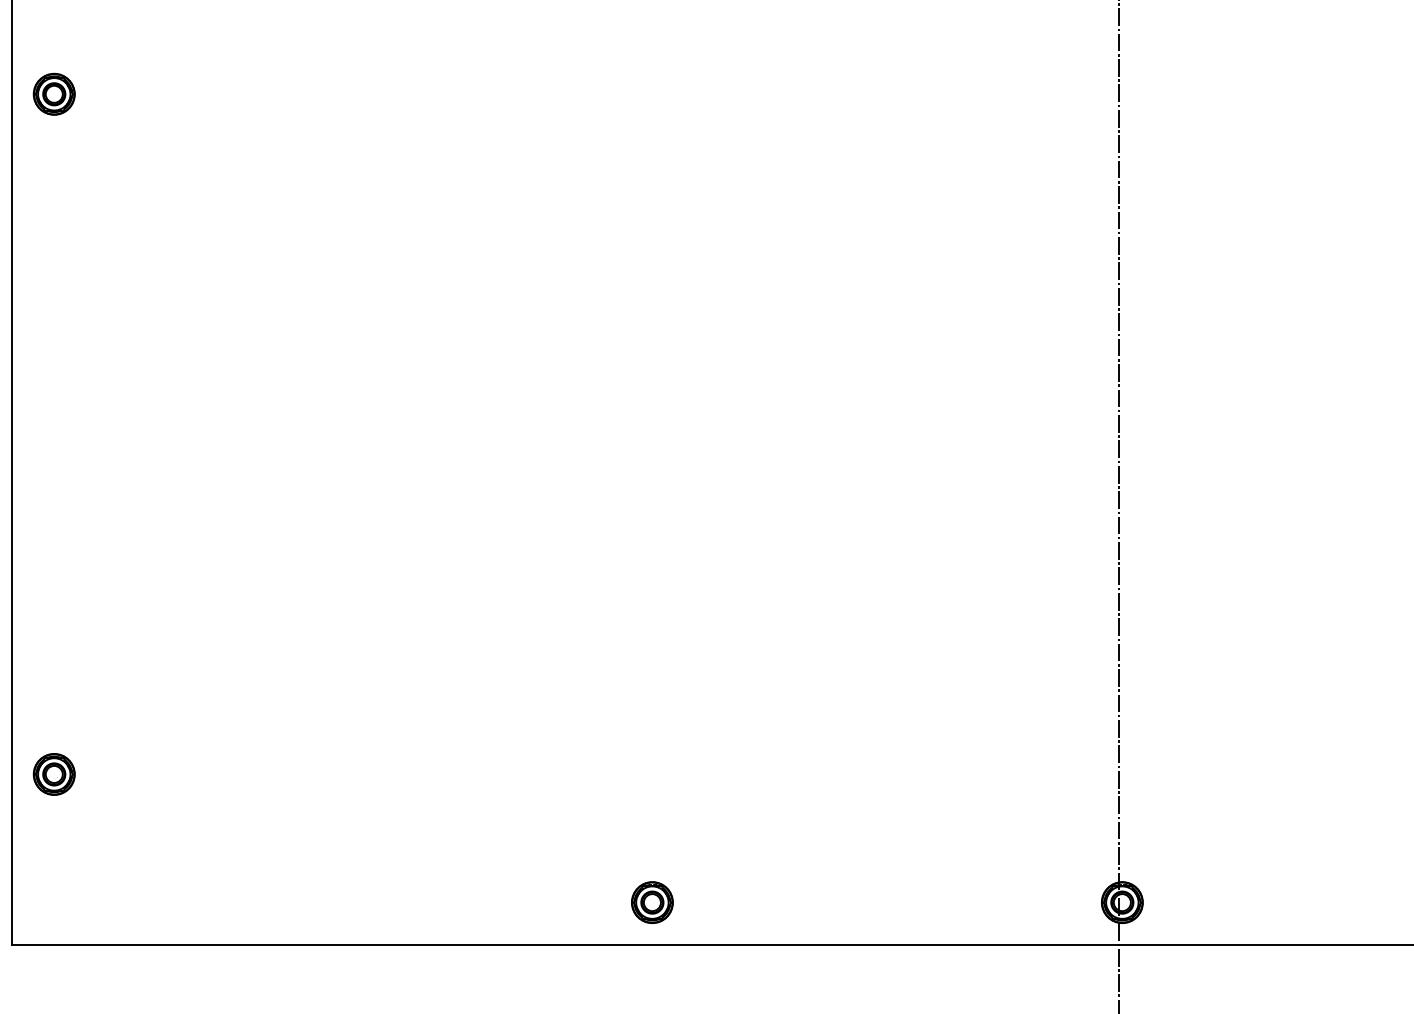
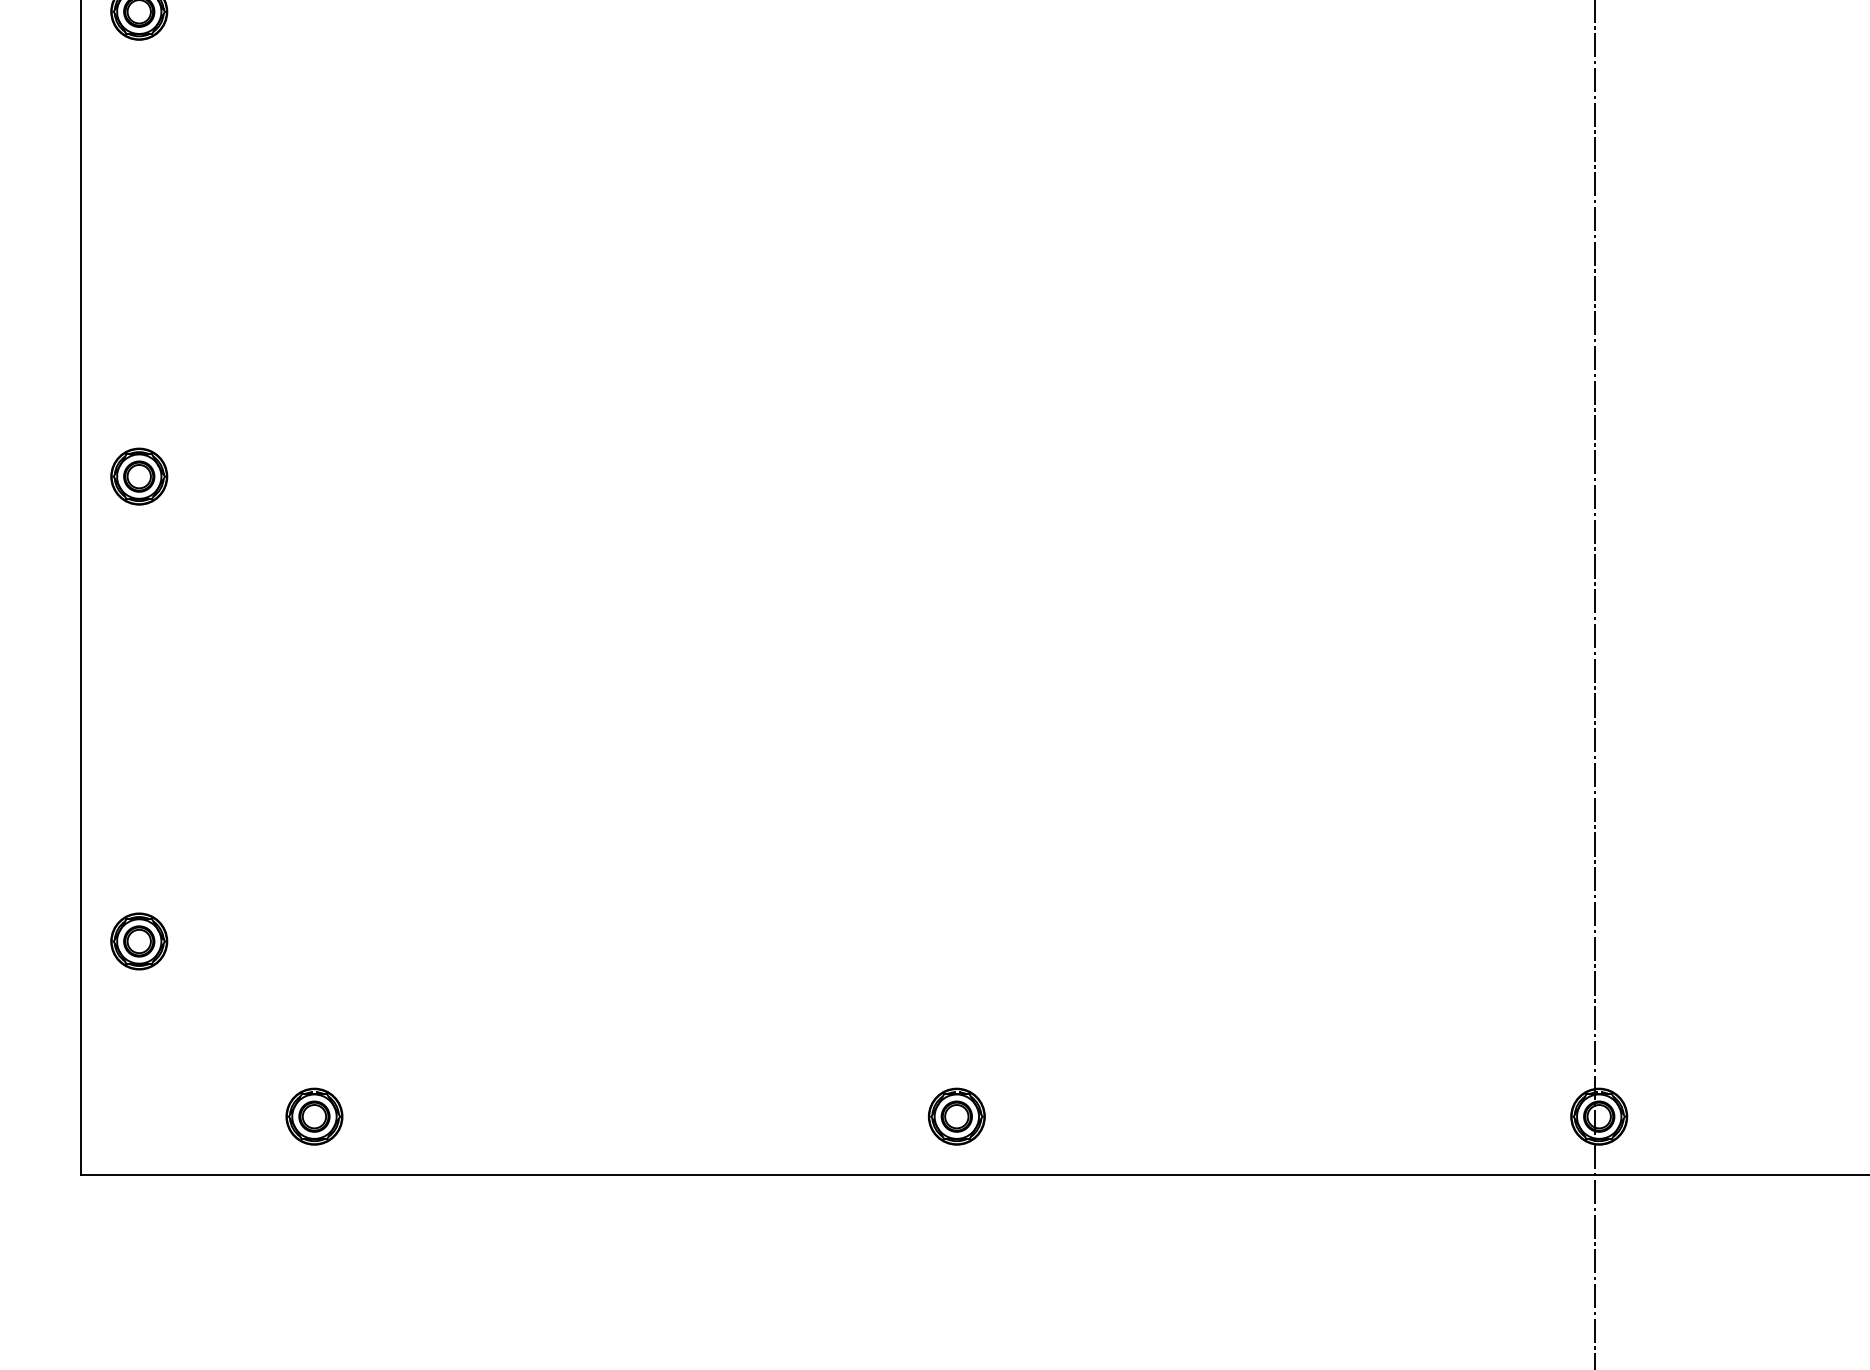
part: (53, 434) -> (138, 476), added
part: (182, 902) -> (314, 1116), added

